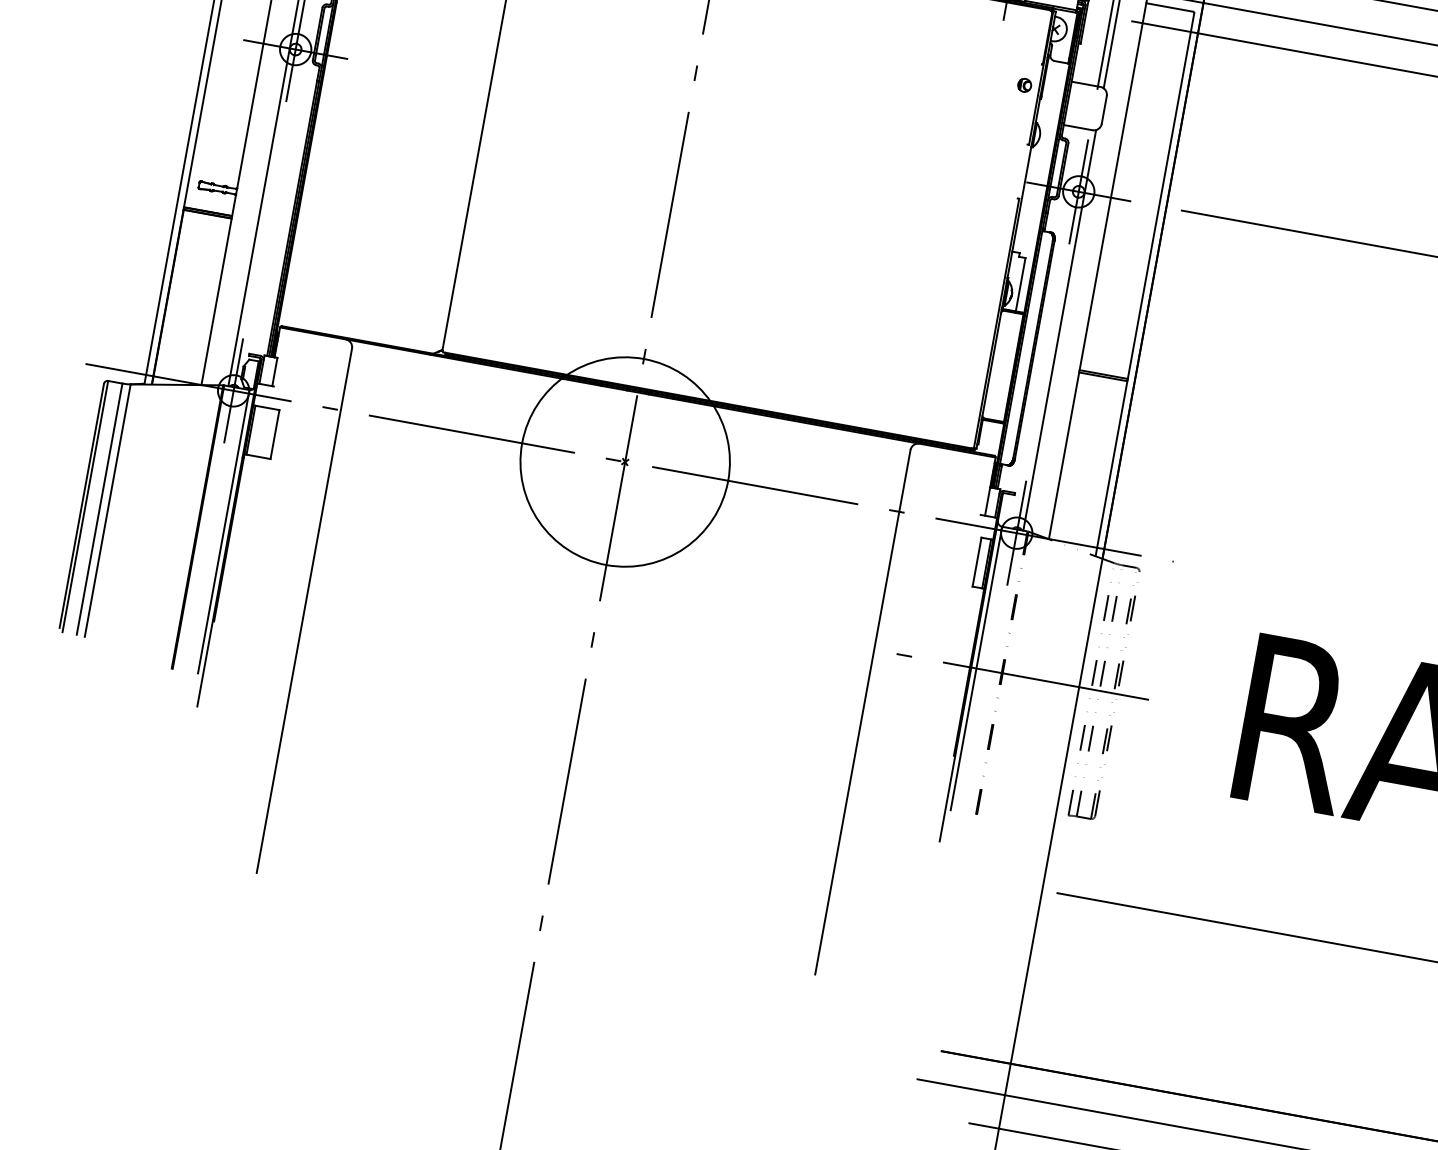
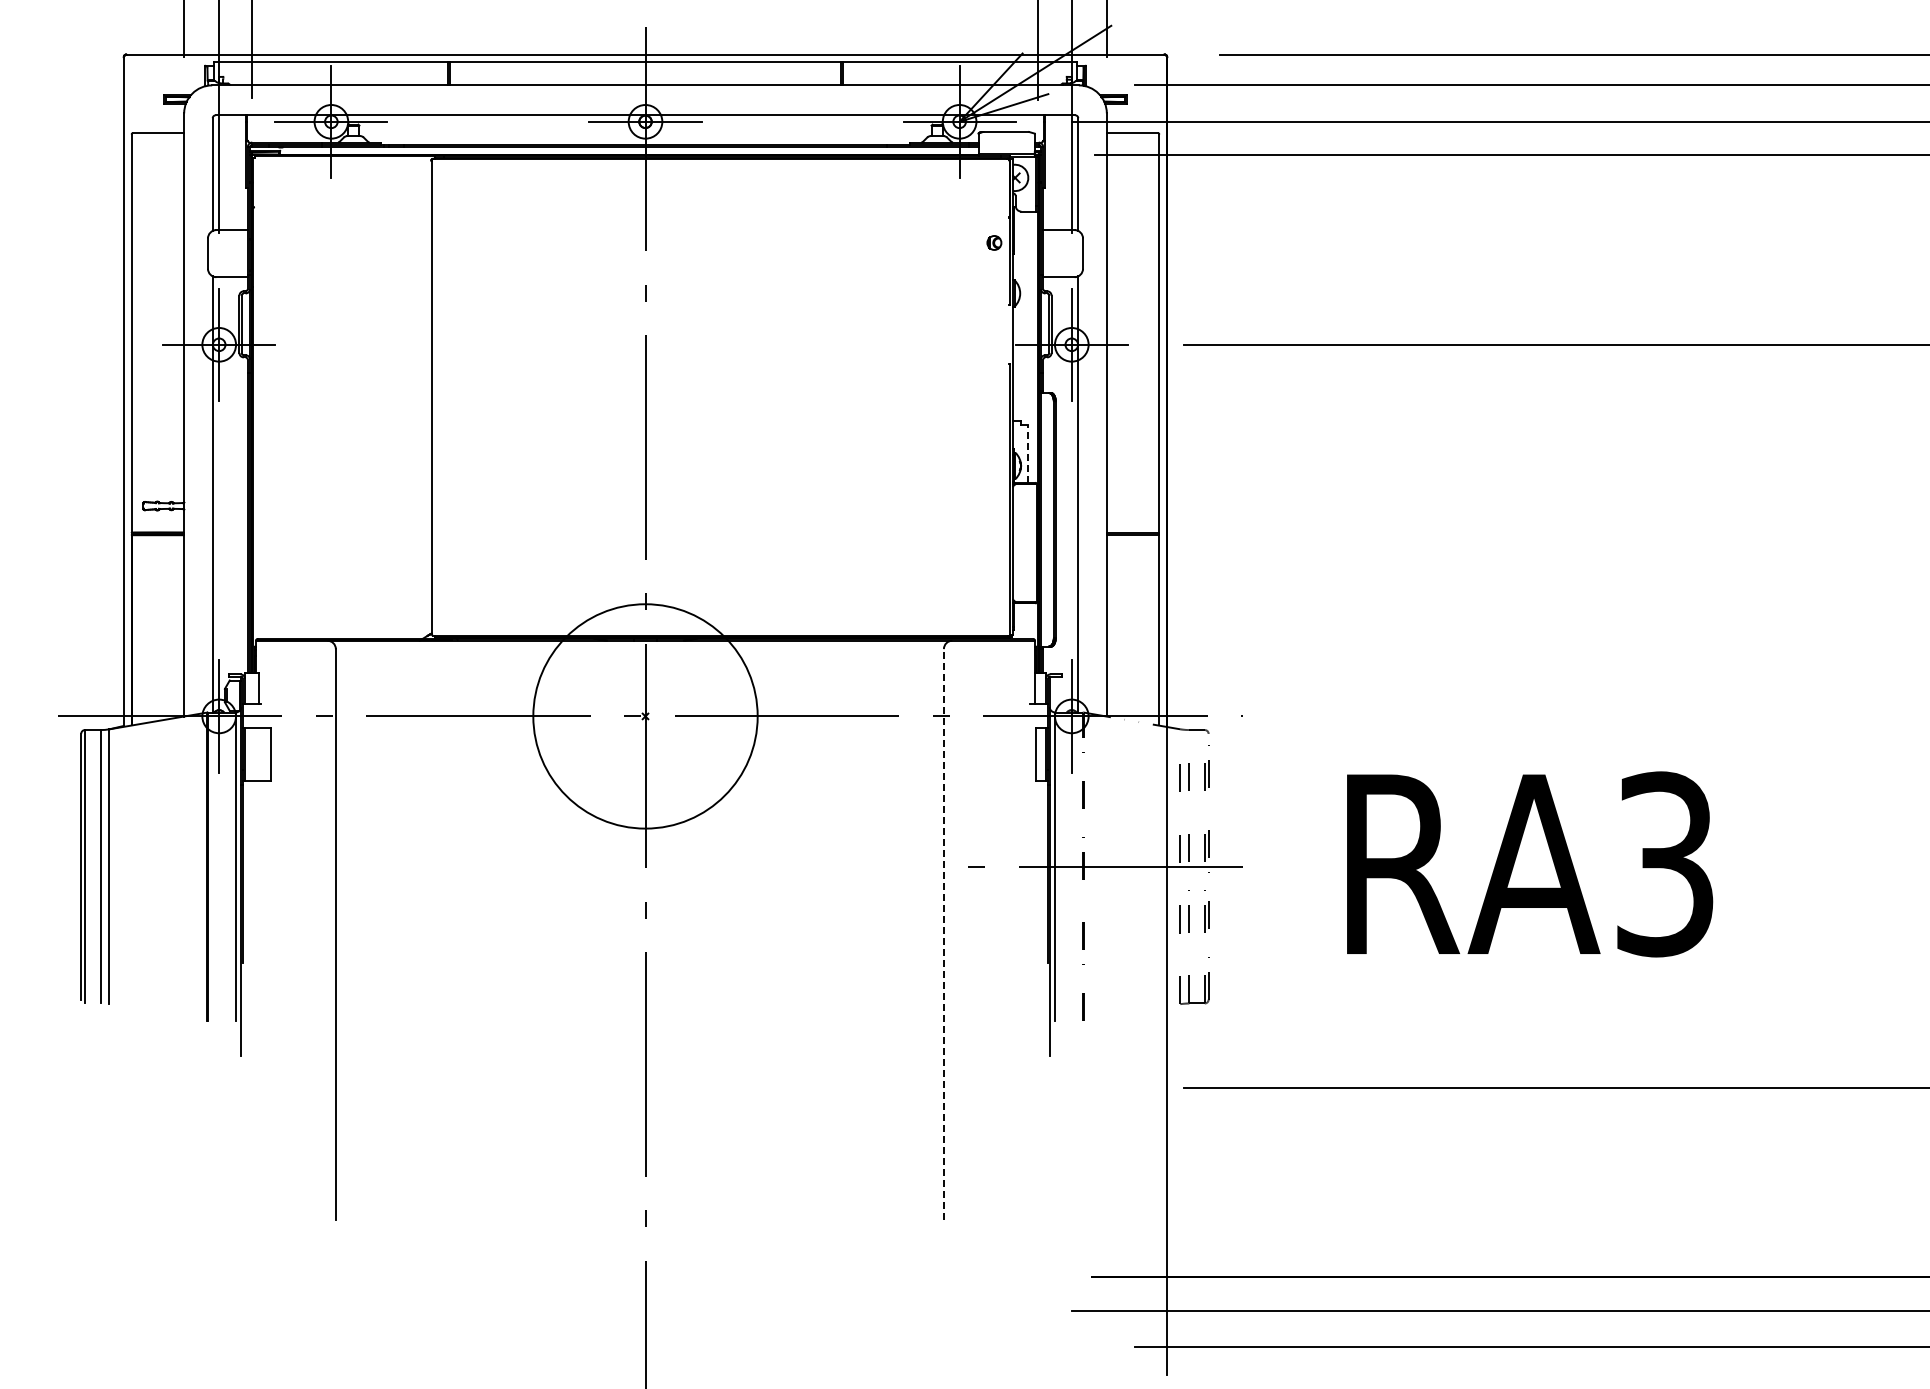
line: (1020, 284) -> (1028, 453), solid -> dashed
line: (862, 712) -> (943, 934), solid -> dashed

